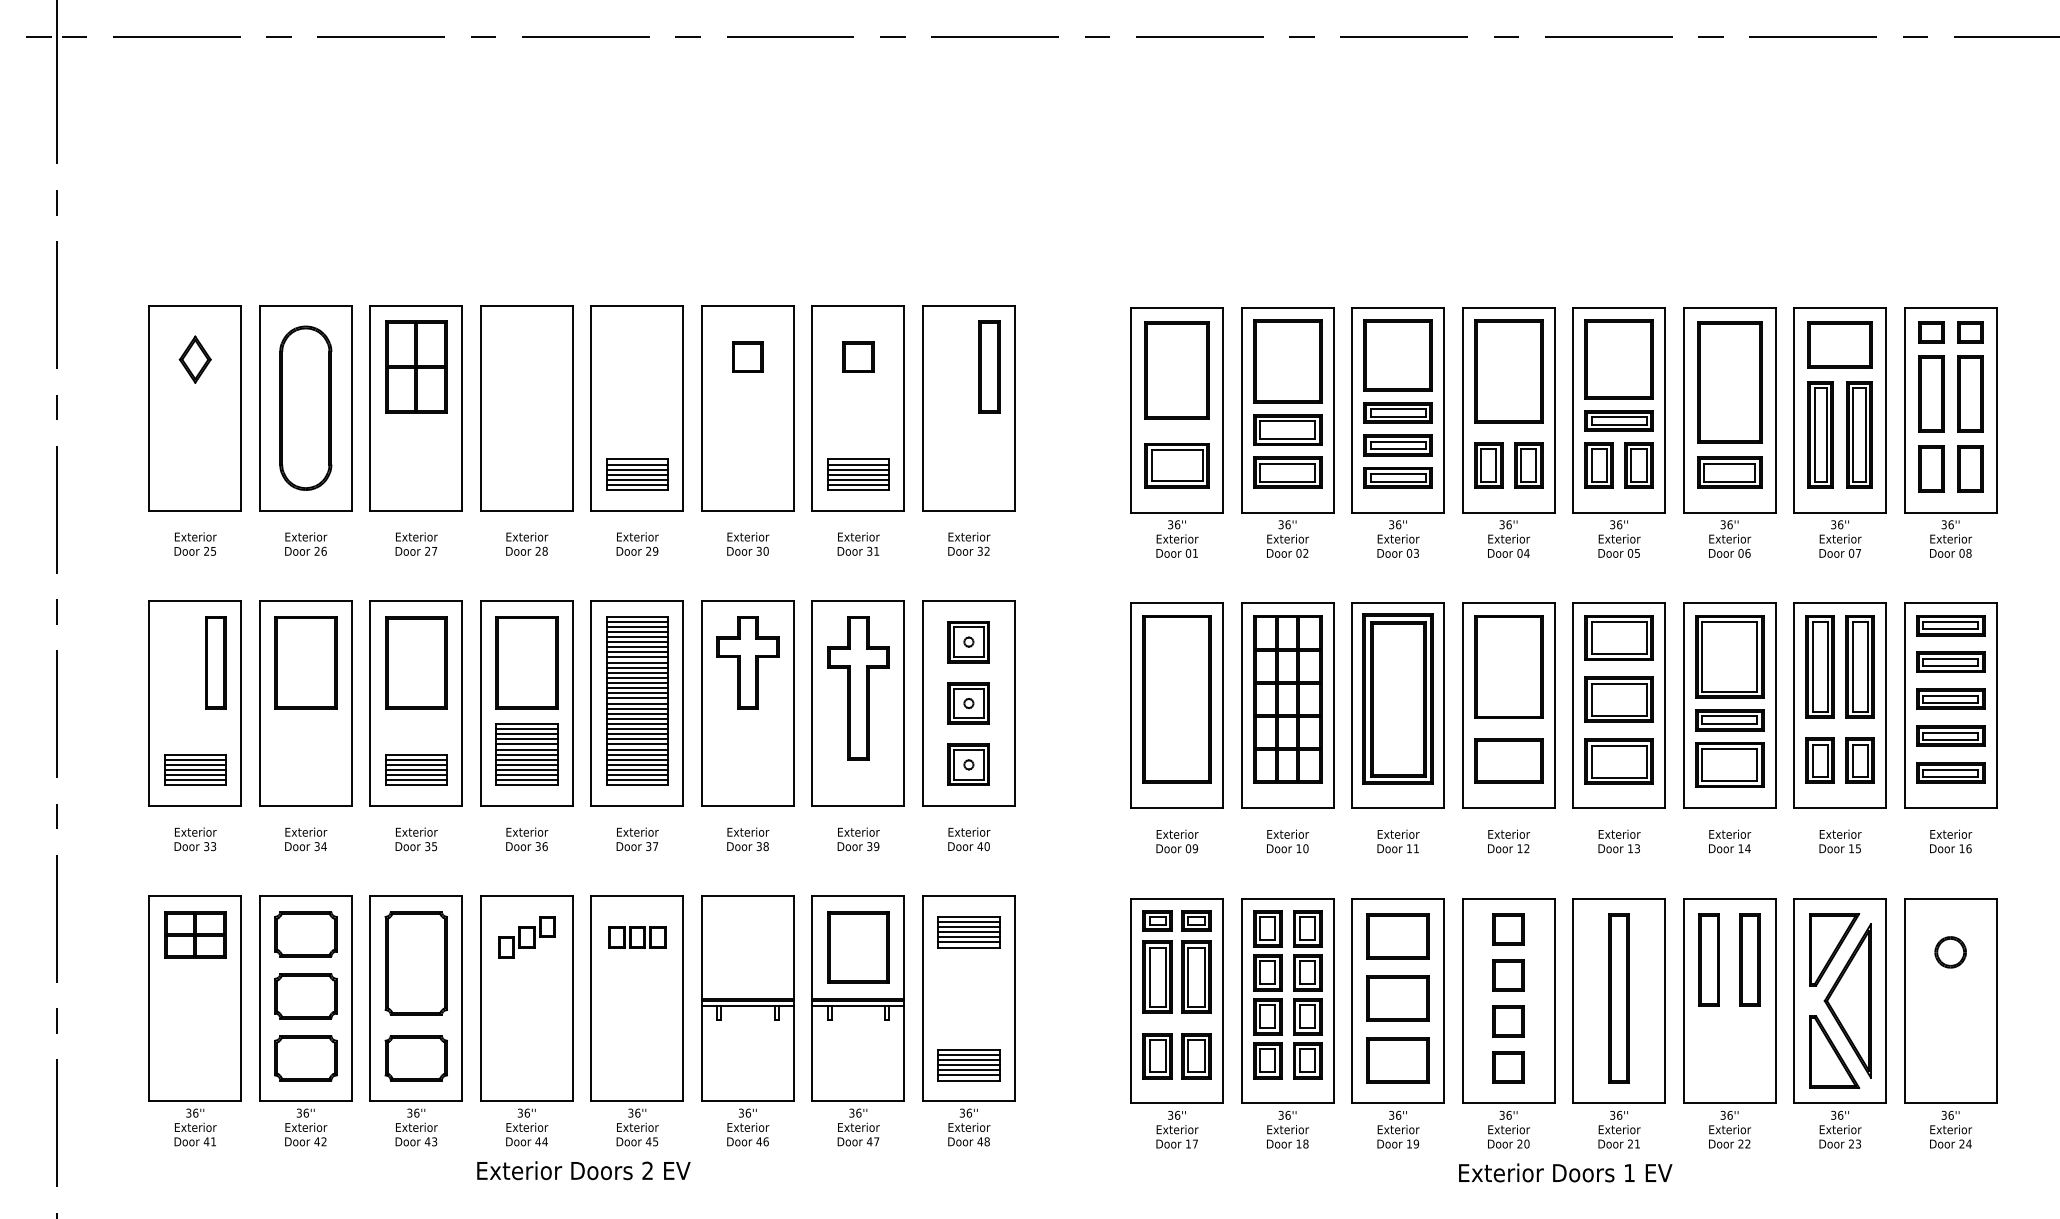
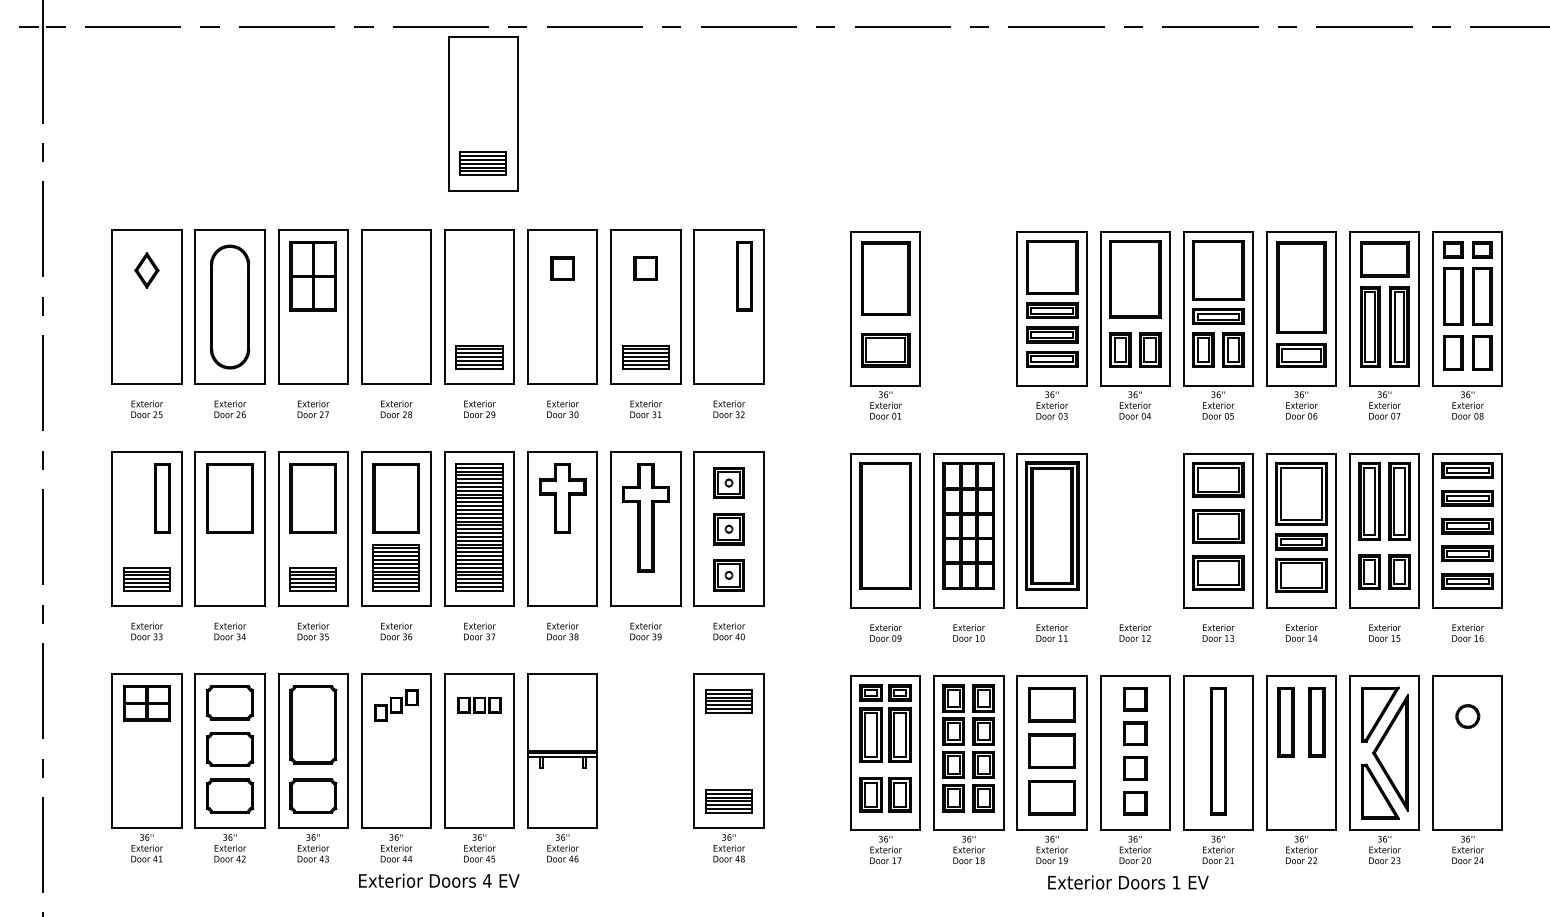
part: (641, 151) -> (482, 113), added
part: (1287, 432) -> (968, 325), removed
part: (1508, 705) -> (1135, 530), removed
part: (857, 1020) -> (645, 767), removed
text: (647, 1170) -> (487, 880), 2 -> 4
text: (1565, 1172) -> (1128, 882), moved

